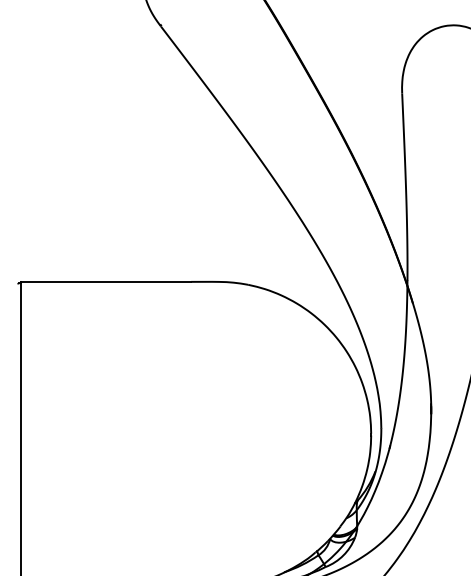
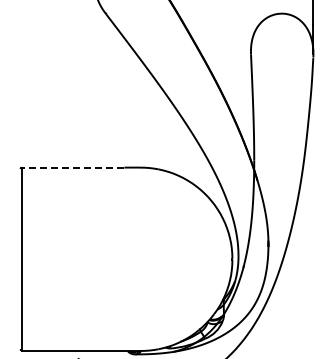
line: (106, 281) -> (73, 167), solid -> dashed

